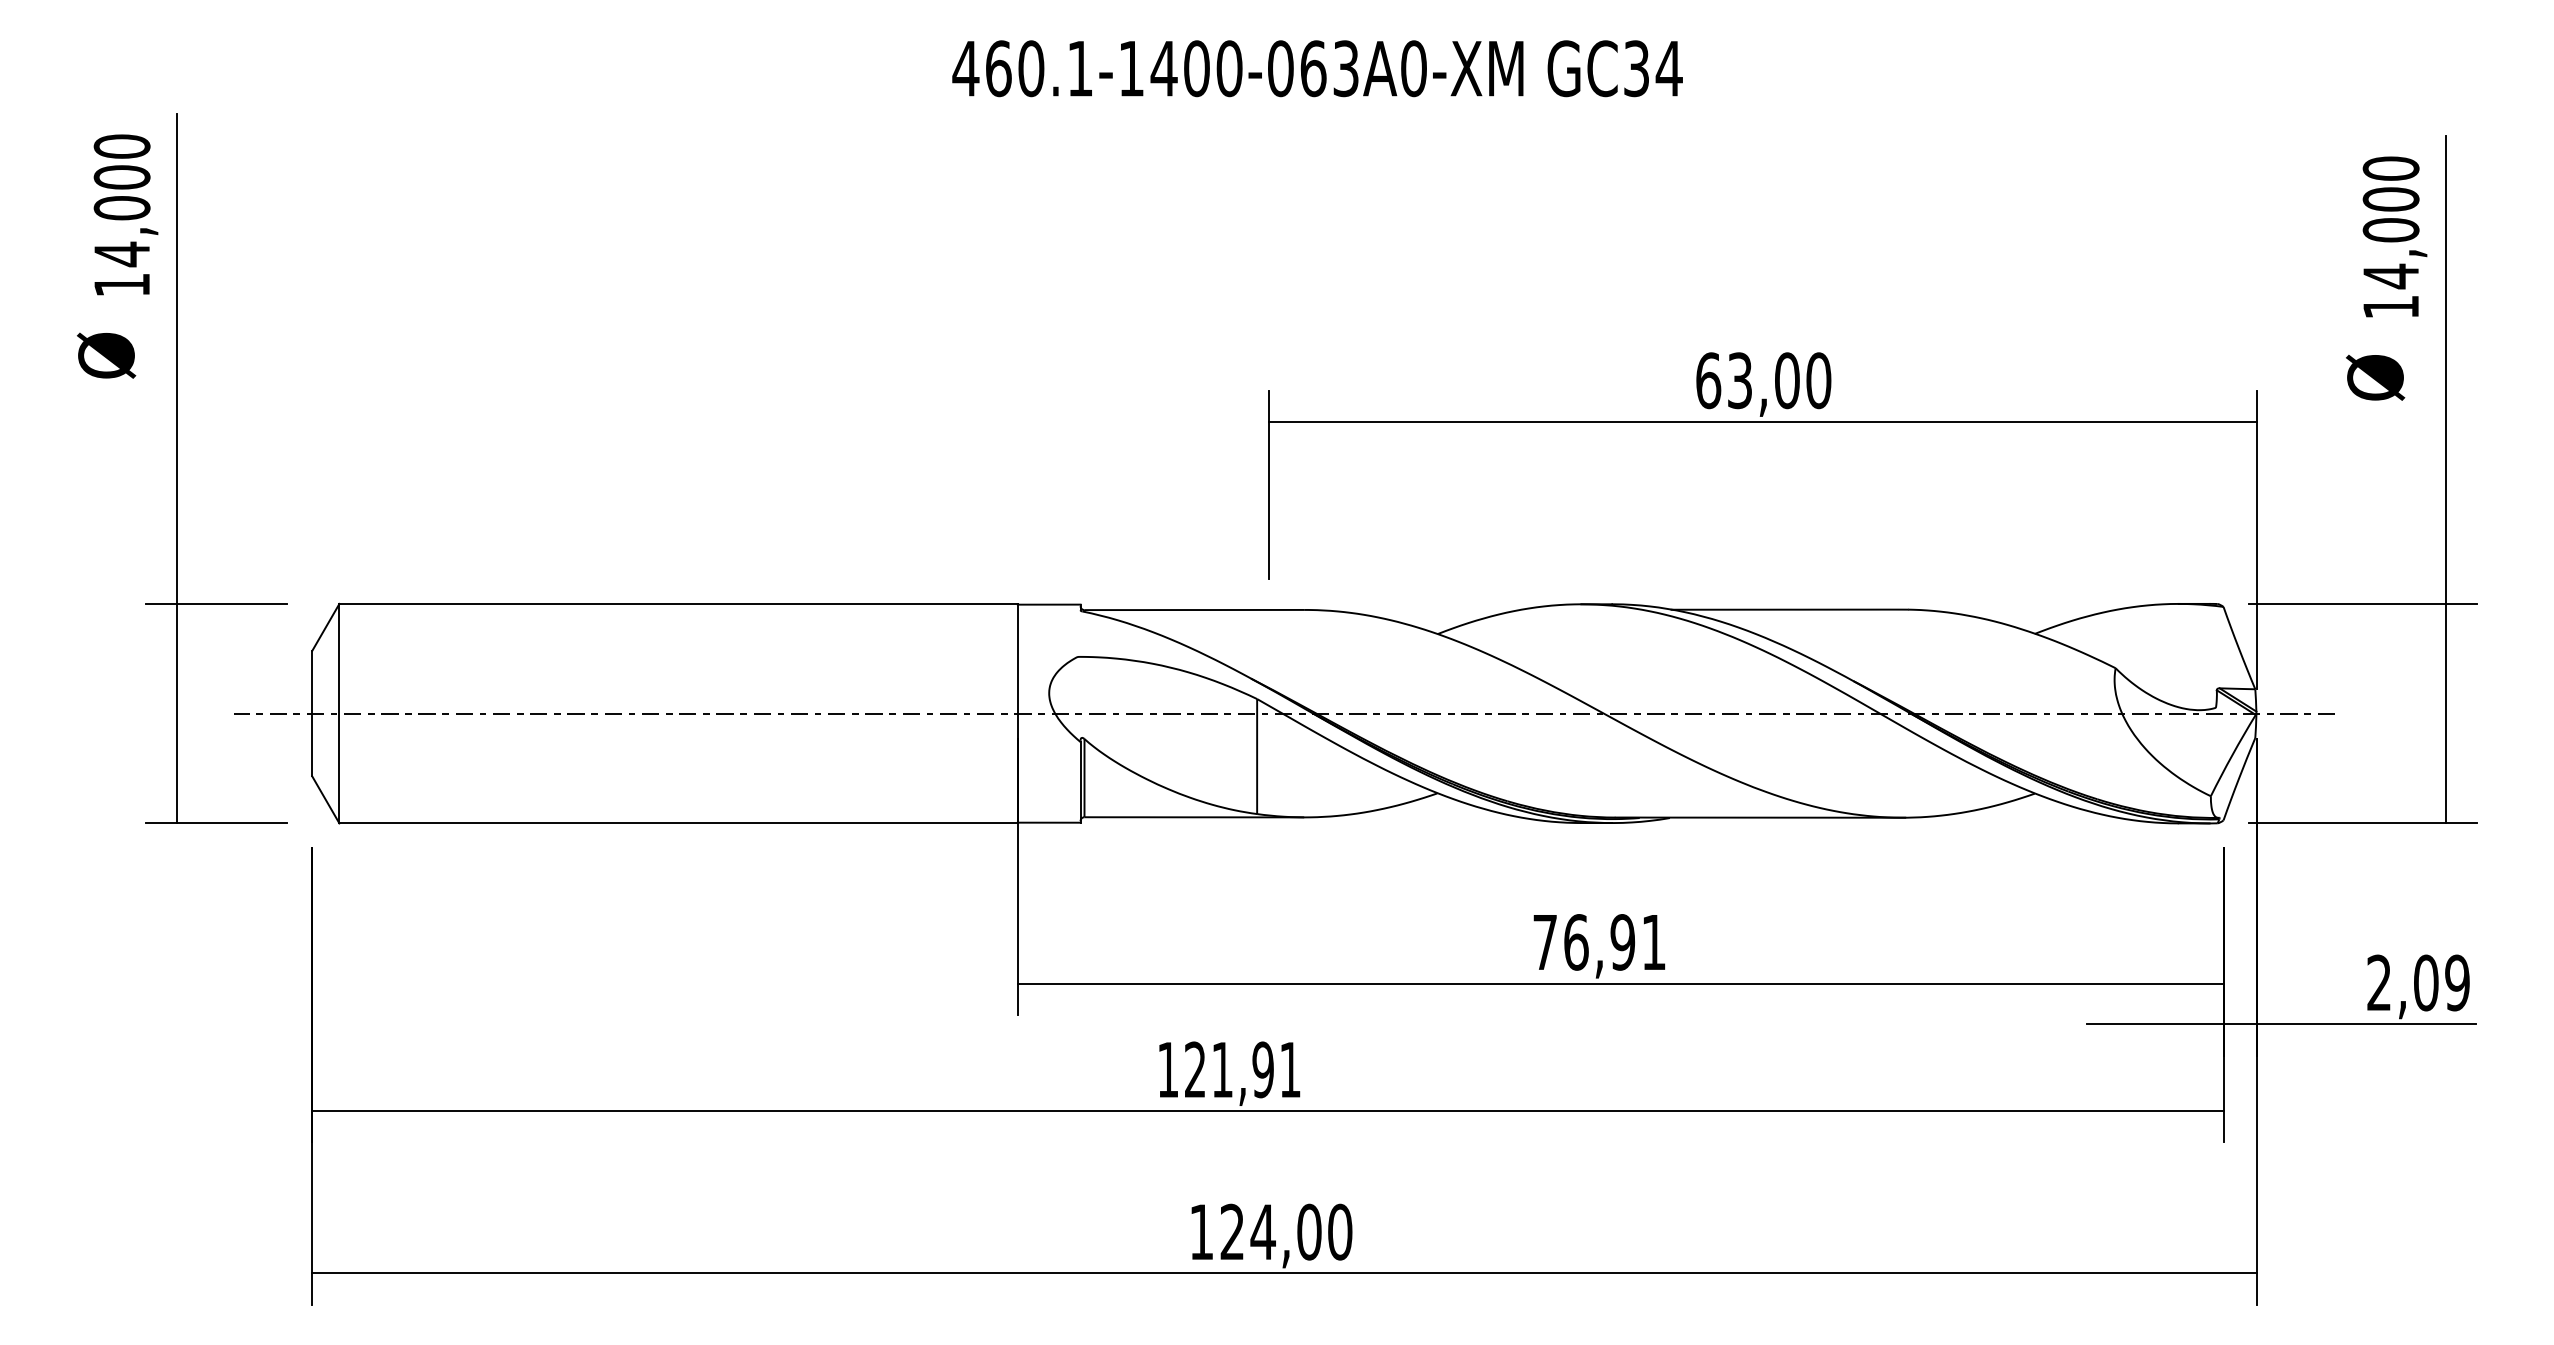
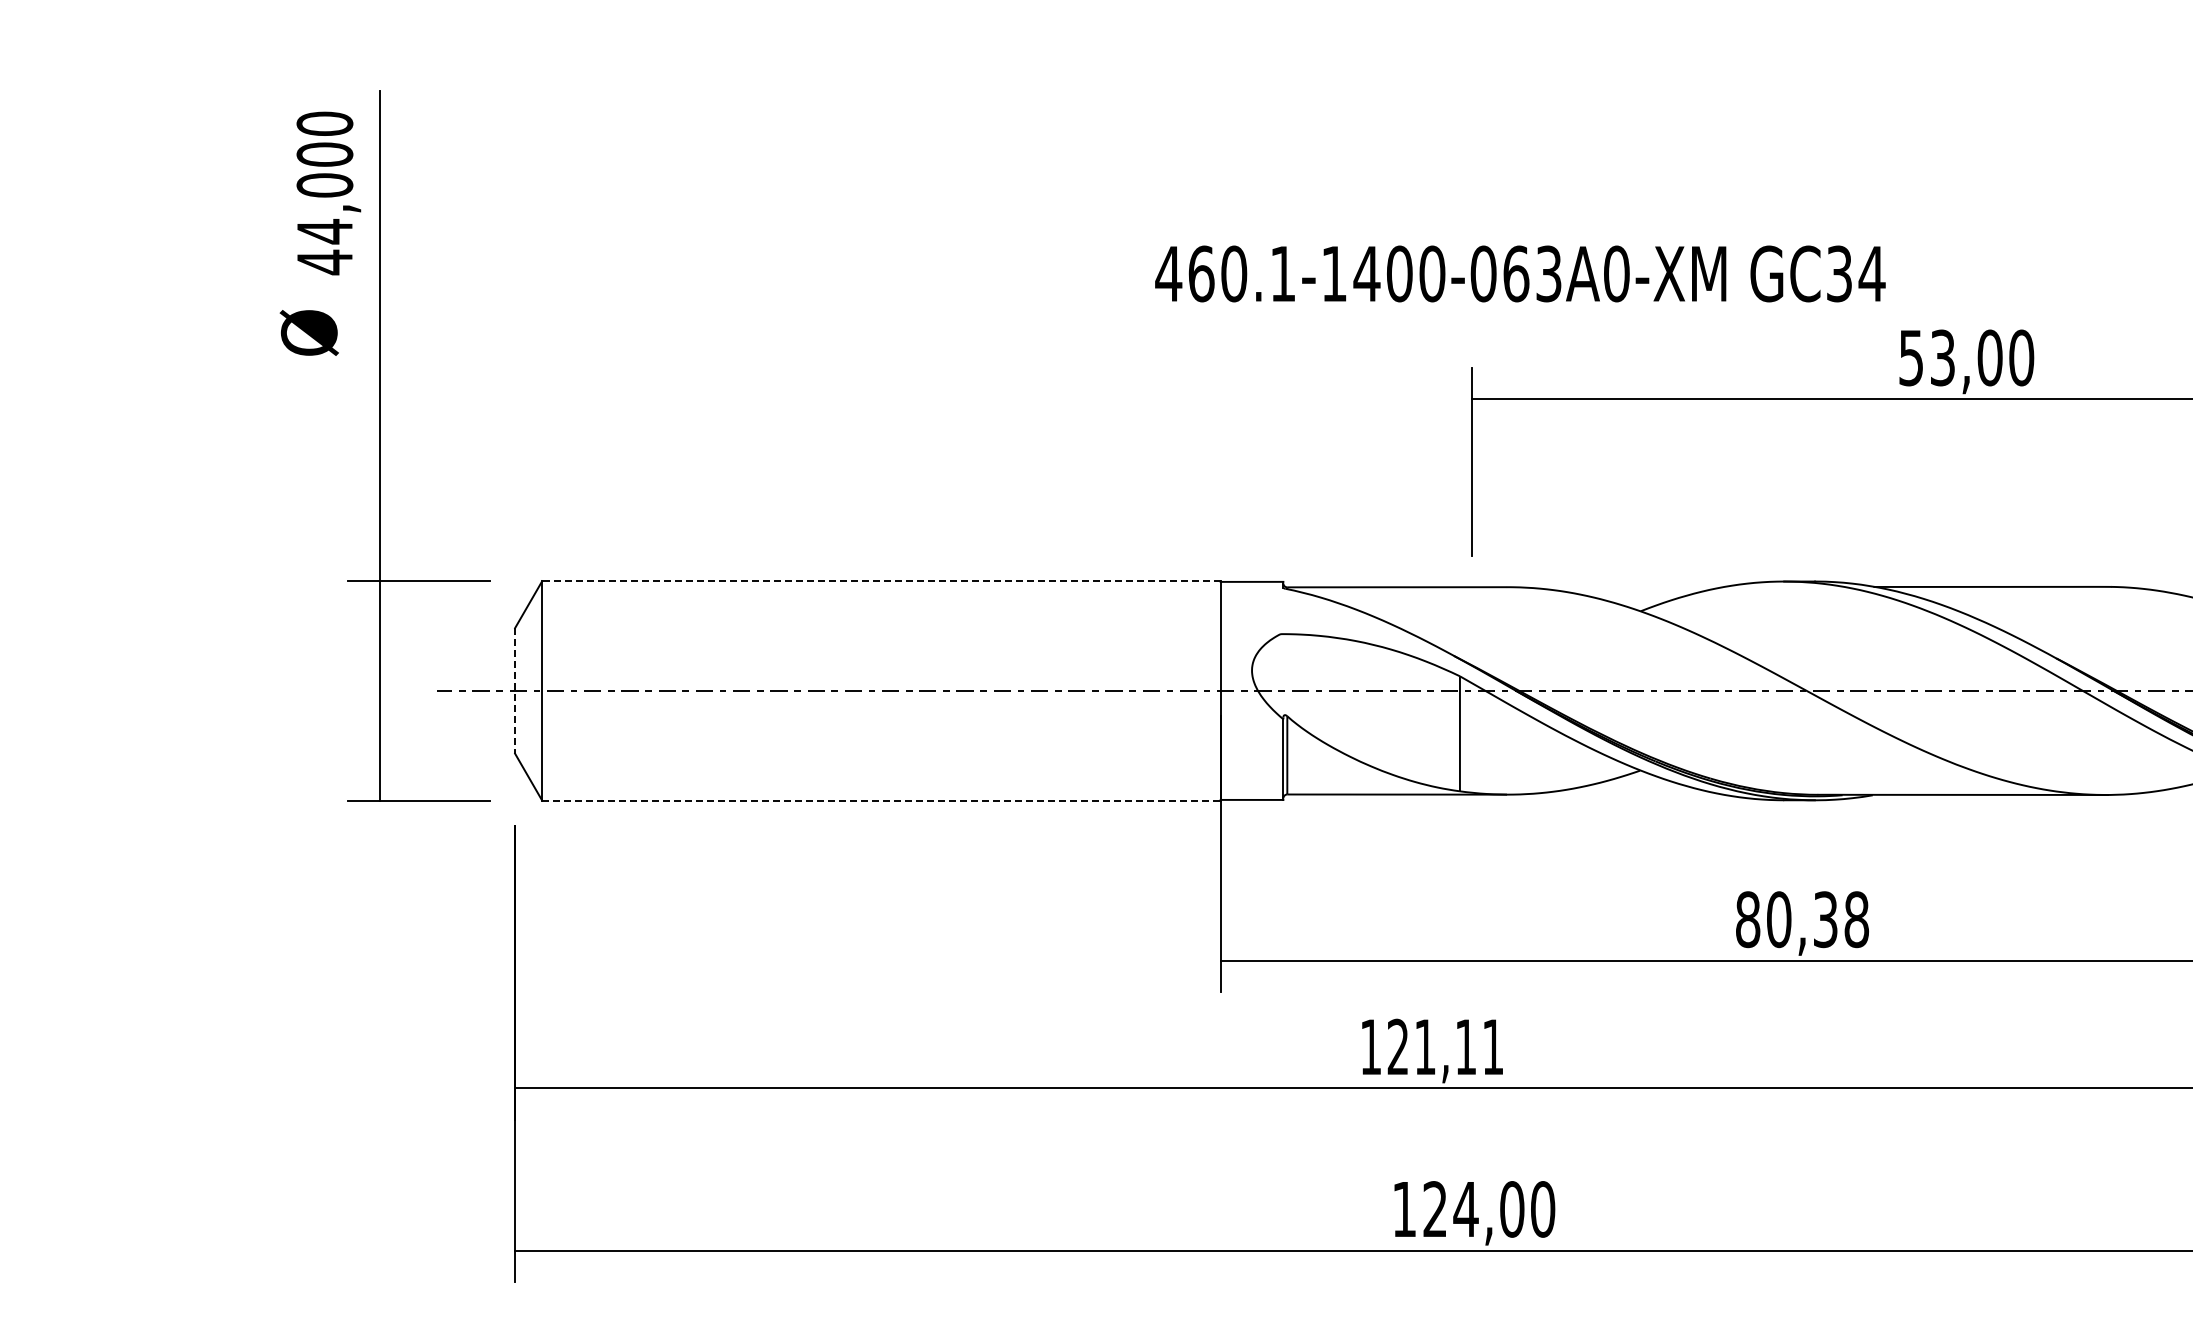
text: (1317, 68) -> (1520, 273), moved
text: (121, 285) -> (324, 262), 14,000 -> 44,000
text: (1708, 380) -> (1911, 357), 63,00 -> 53,00
line: (678, 603) -> (881, 580), solid -> dashed
line: (312, 713) -> (515, 690), solid -> dashed
line: (679, 823) -> (882, 800), solid -> dashed
text: (1599, 942) -> (1802, 919), 76,91 -> 80,38
text: (1262, 1069) -> (1465, 1046), 121,91 -> 121,11

